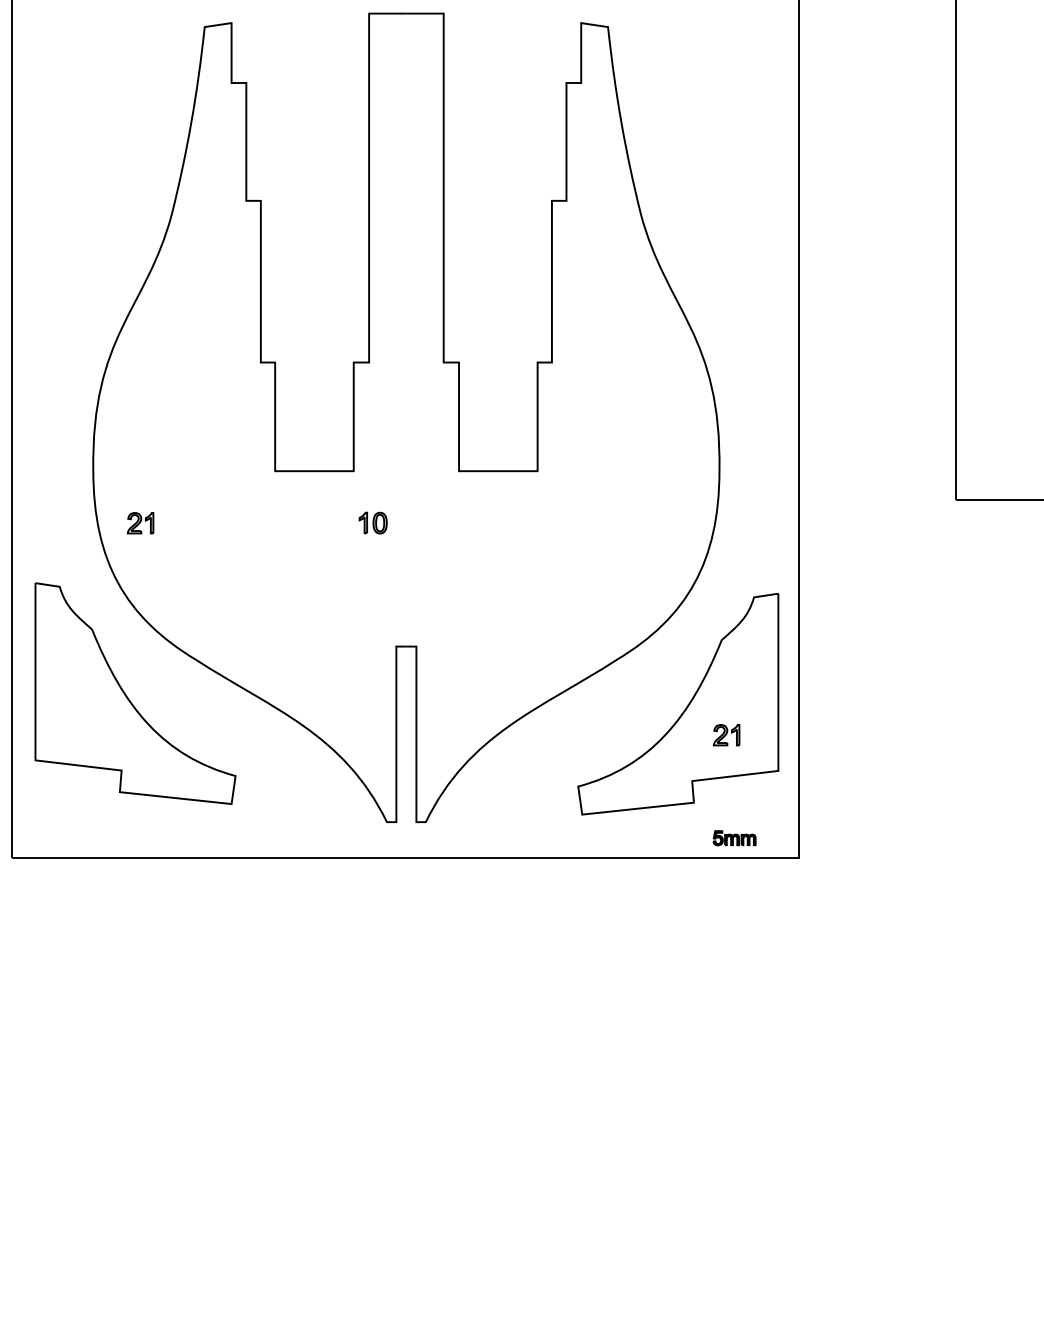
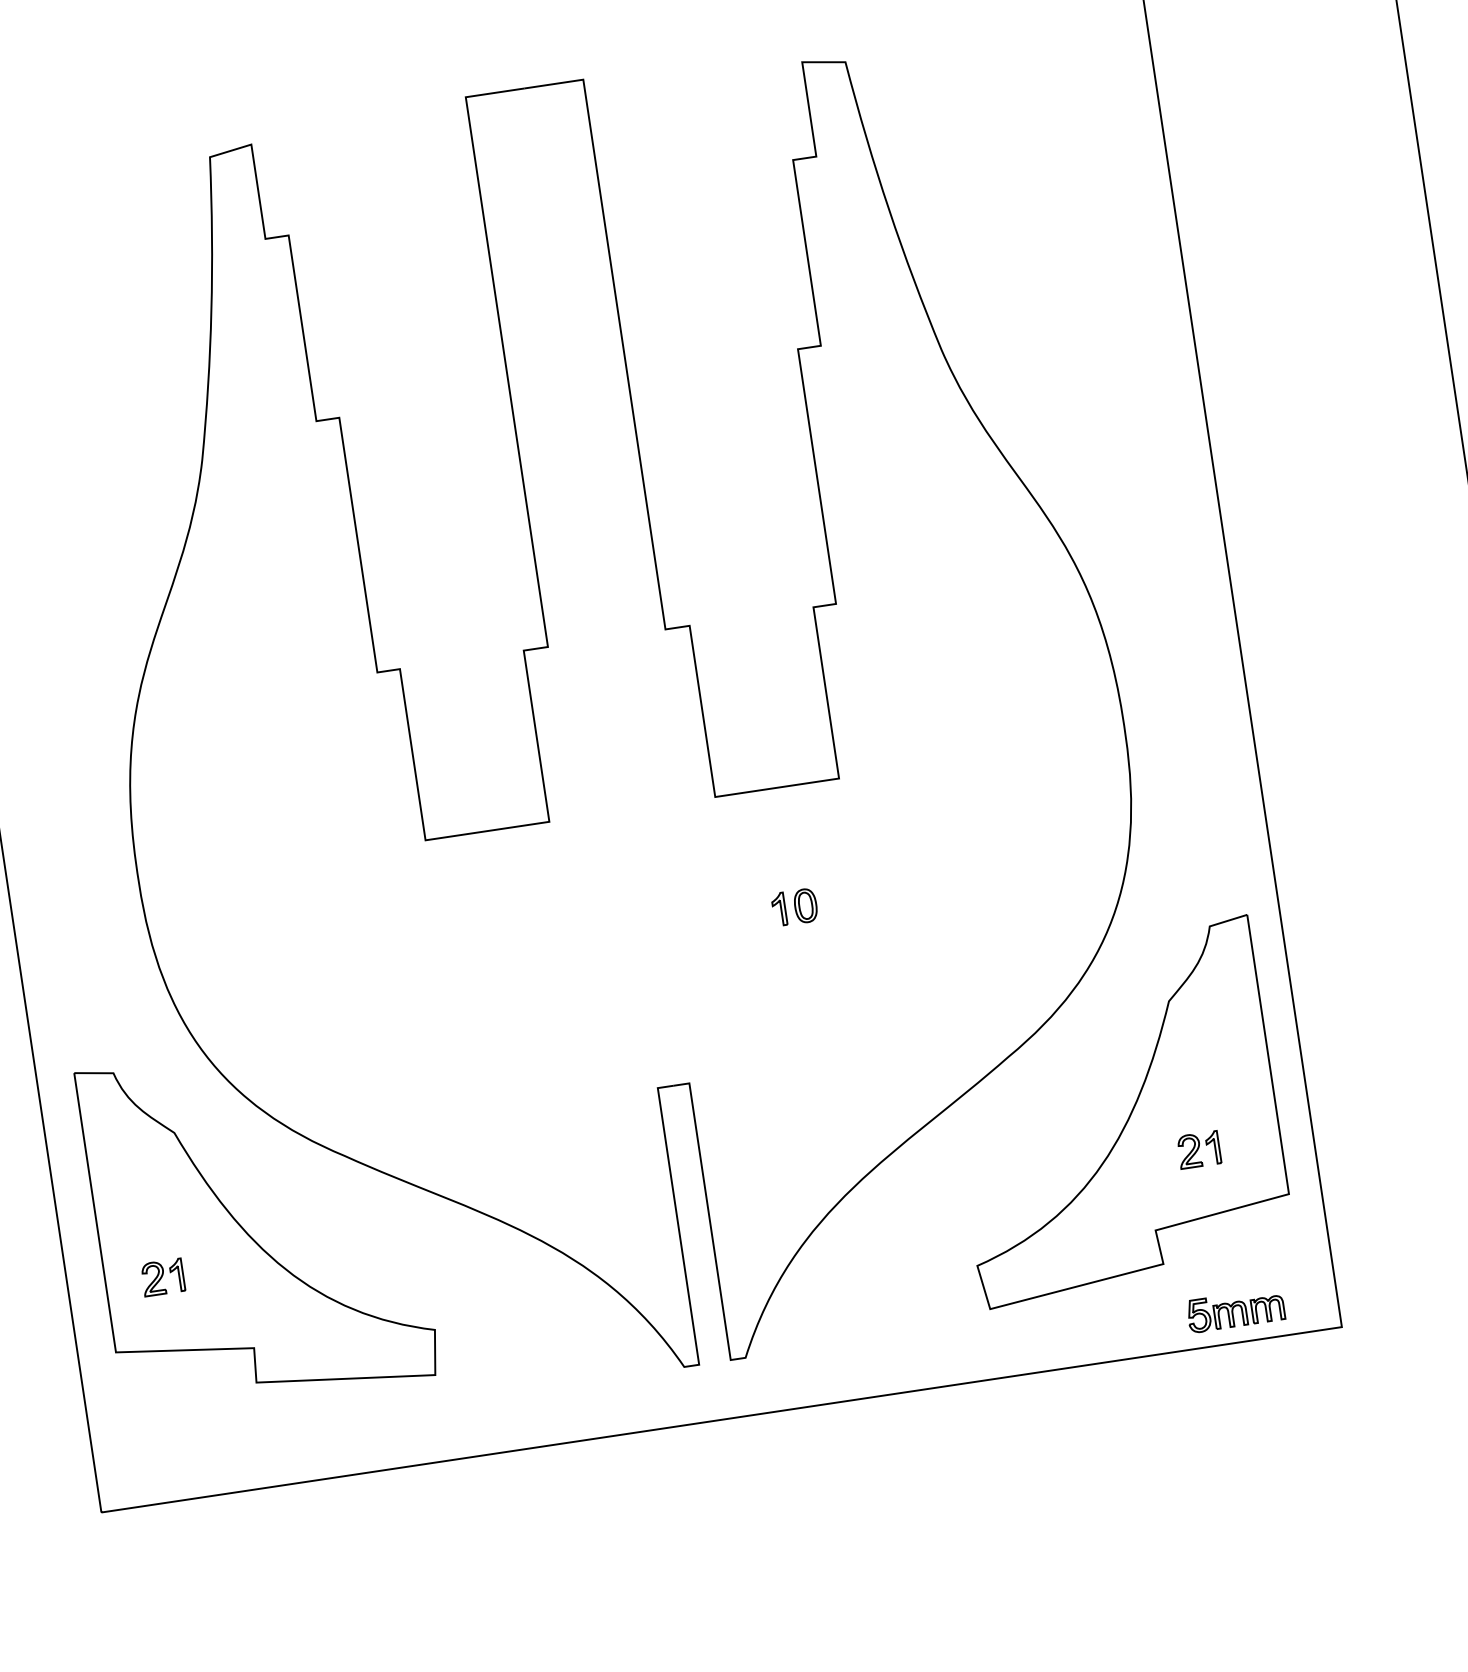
part: (372, 522) -> (793, 906), moved
part: (140, 523) -> (162, 1277), moved
part: (734, 838) -> (1235, 1310), size x1.43

